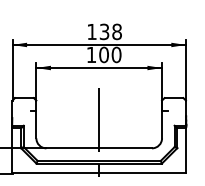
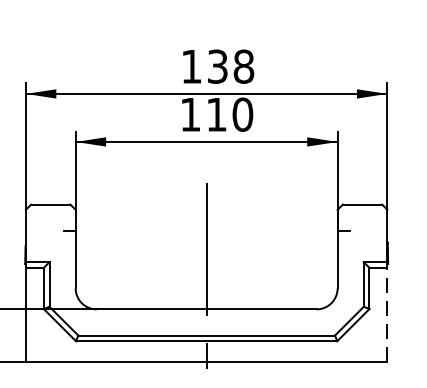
text: (103, 54) -> (215, 113), 100 -> 110
line: (185, 150) -> (386, 313), solid -> dashed

